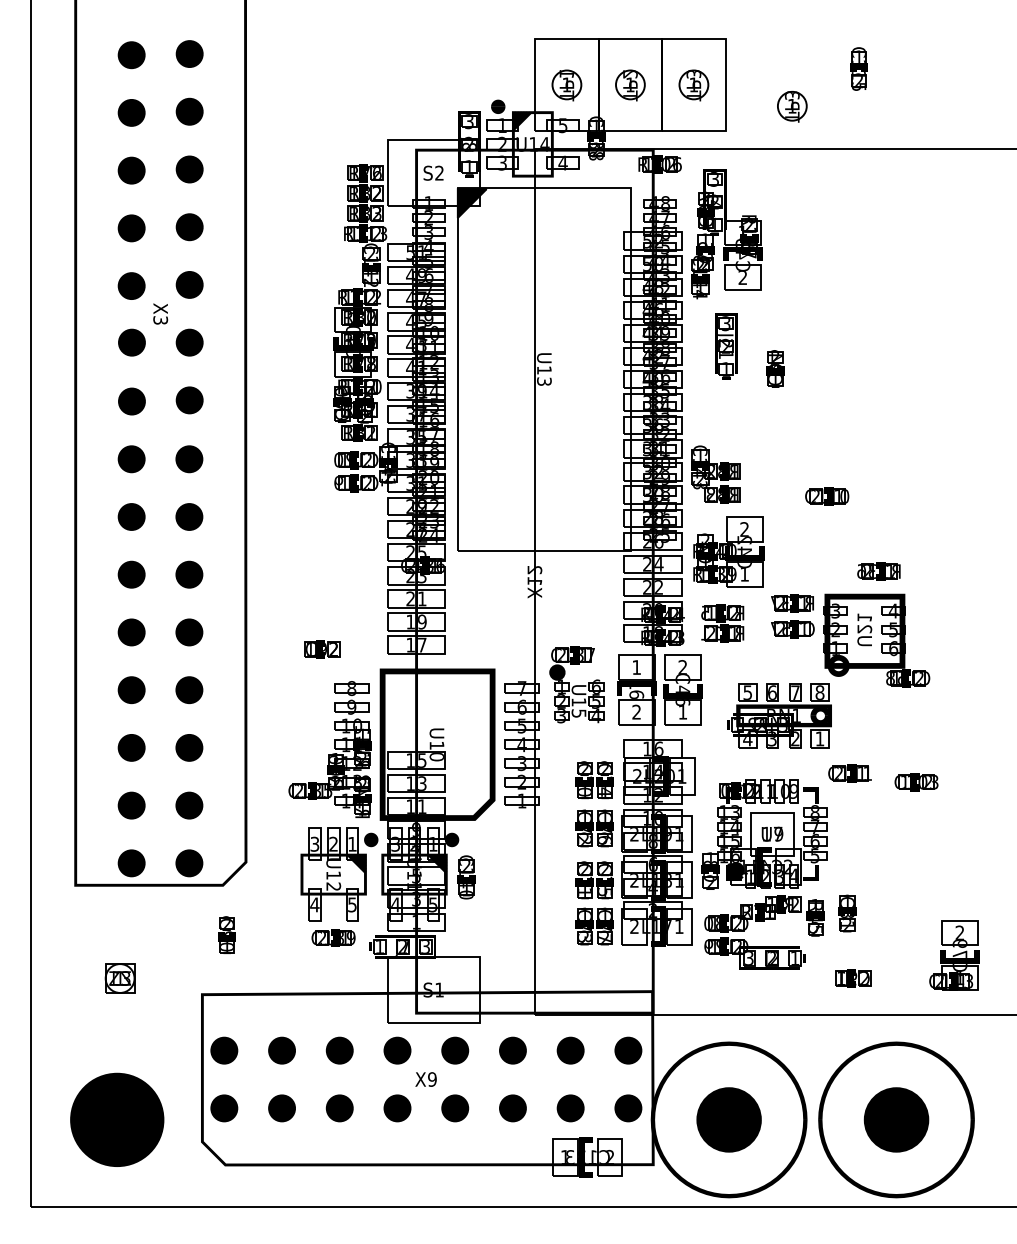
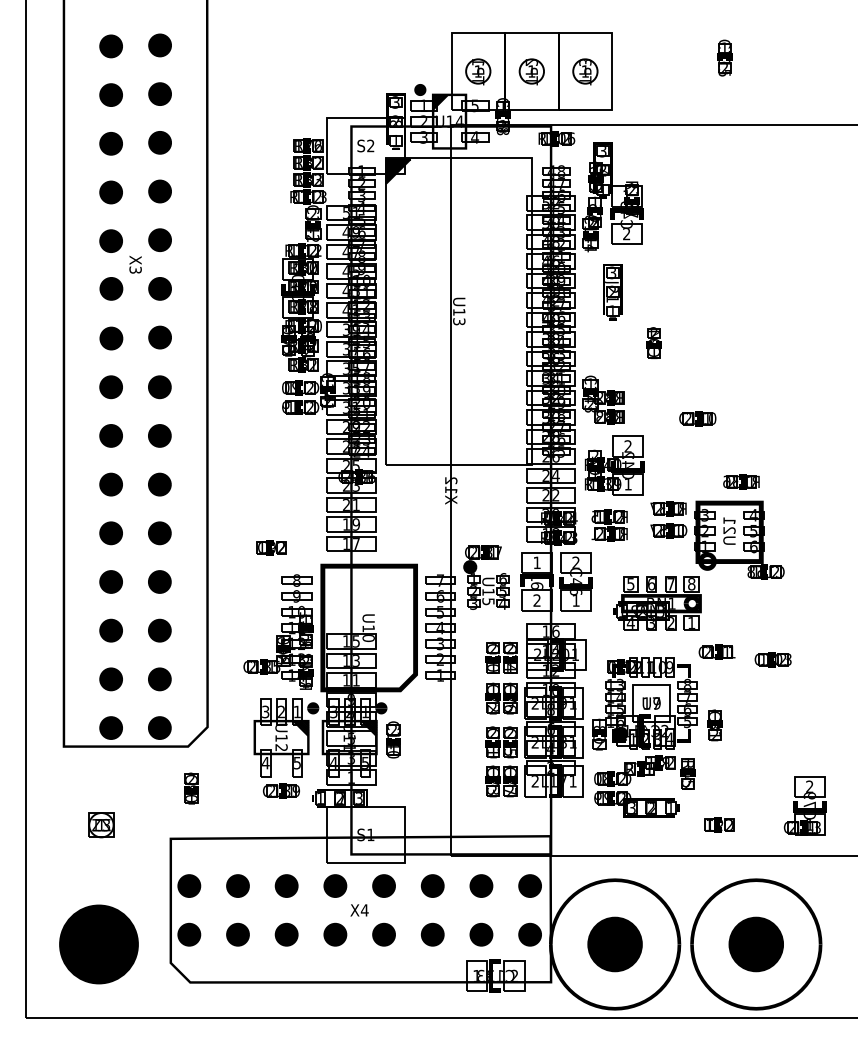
part: (792, 106) -> (668, 89), removed
part: (774, 368) -> (653, 342), moved
part: (846, 913) -> (714, 725), moved
text: (432, 1079) -> (364, 910), X9 -> X4

